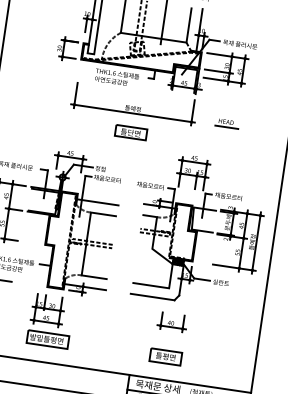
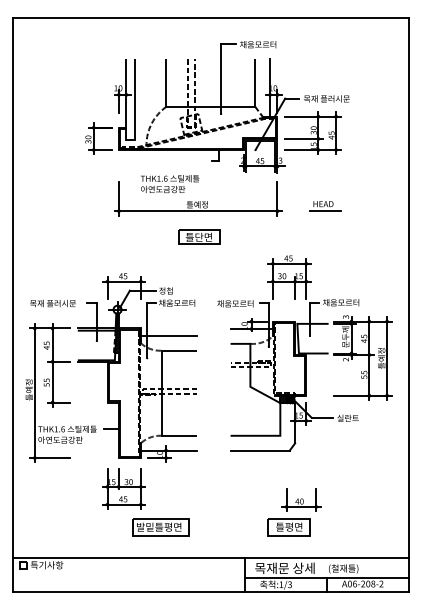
text: (117, 78) -> (170, 184), moved
part: (172, 321) -> (301, 499), moved
part: (47, 339) -> (160, 527), moved

